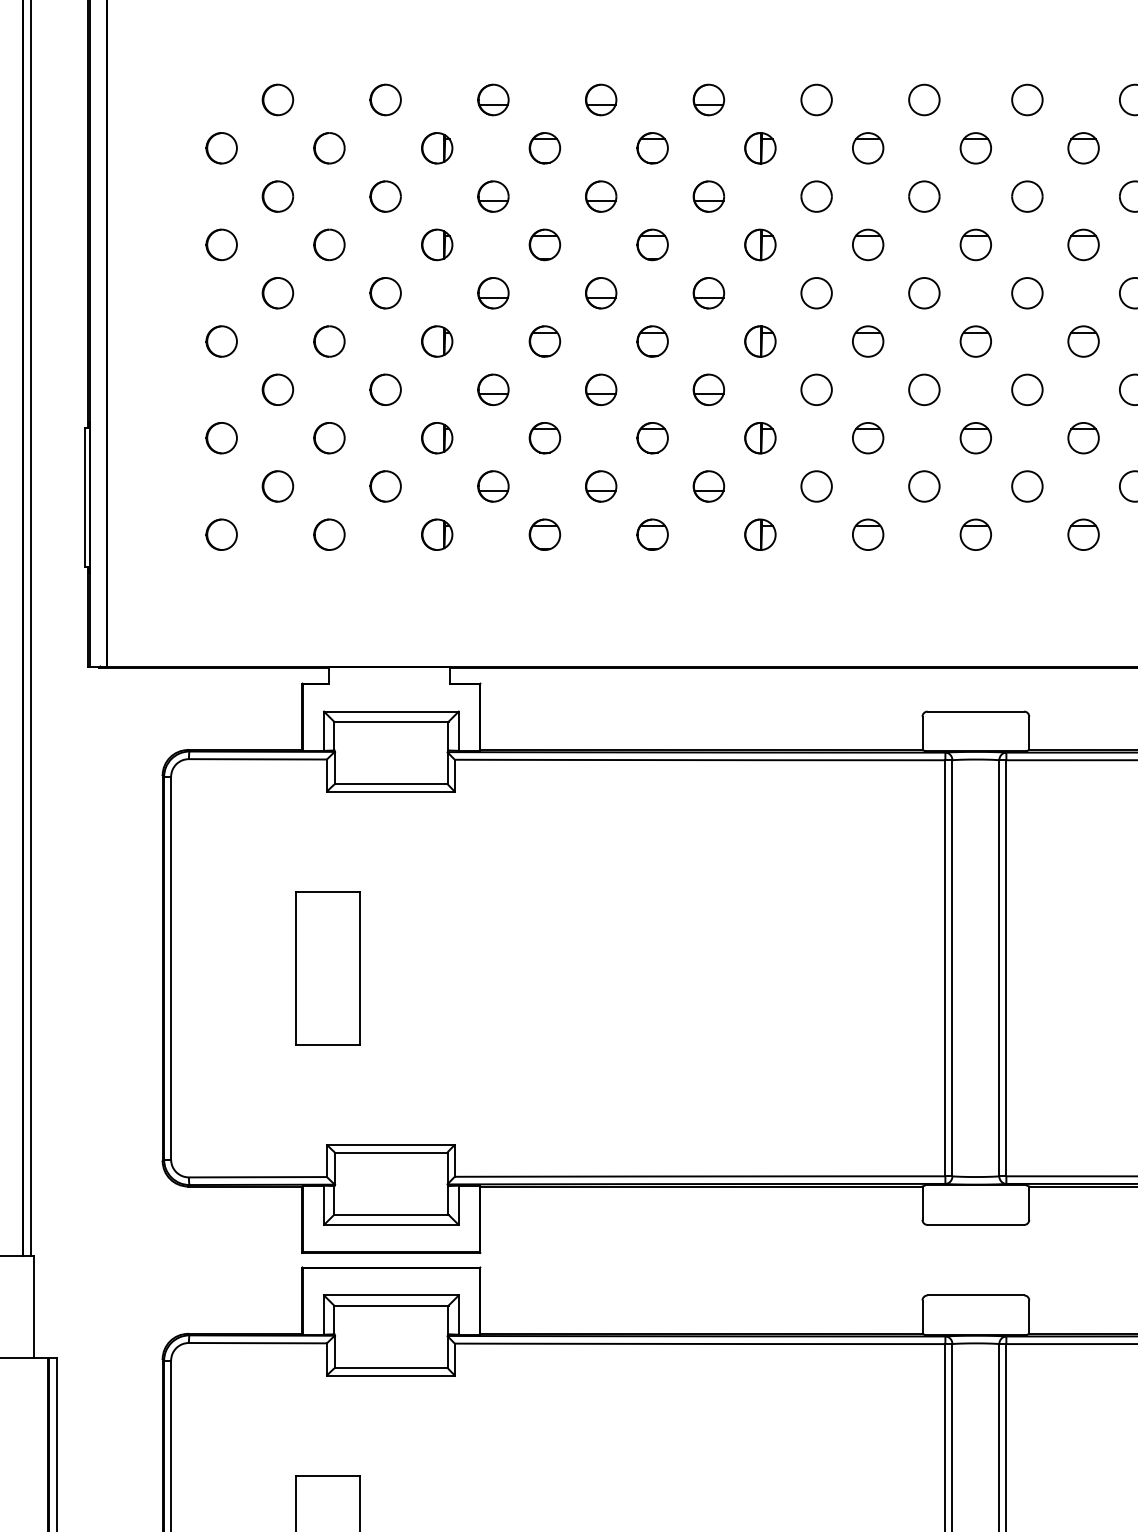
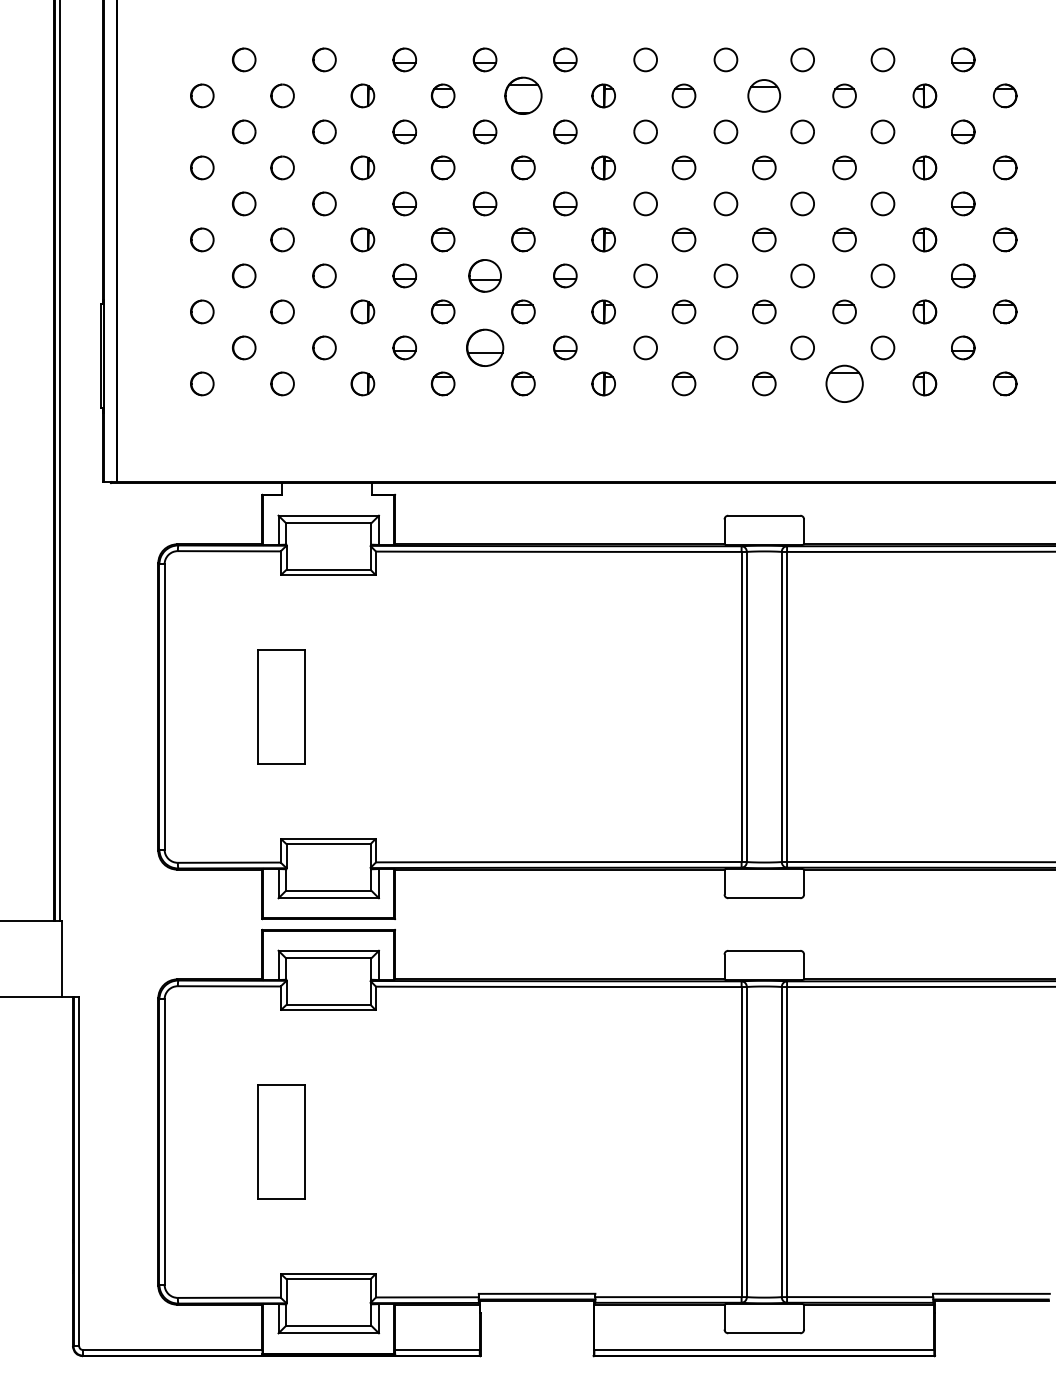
part: (652, 147) -> (523, 95), size x1.6
part: (976, 147) -> (764, 95), size x1.4
part: (600, 389) -> (484, 275), size x1.4
part: (600, 485) -> (484, 347), size x1.6
part: (1083, 534) -> (844, 383), size x1.6

